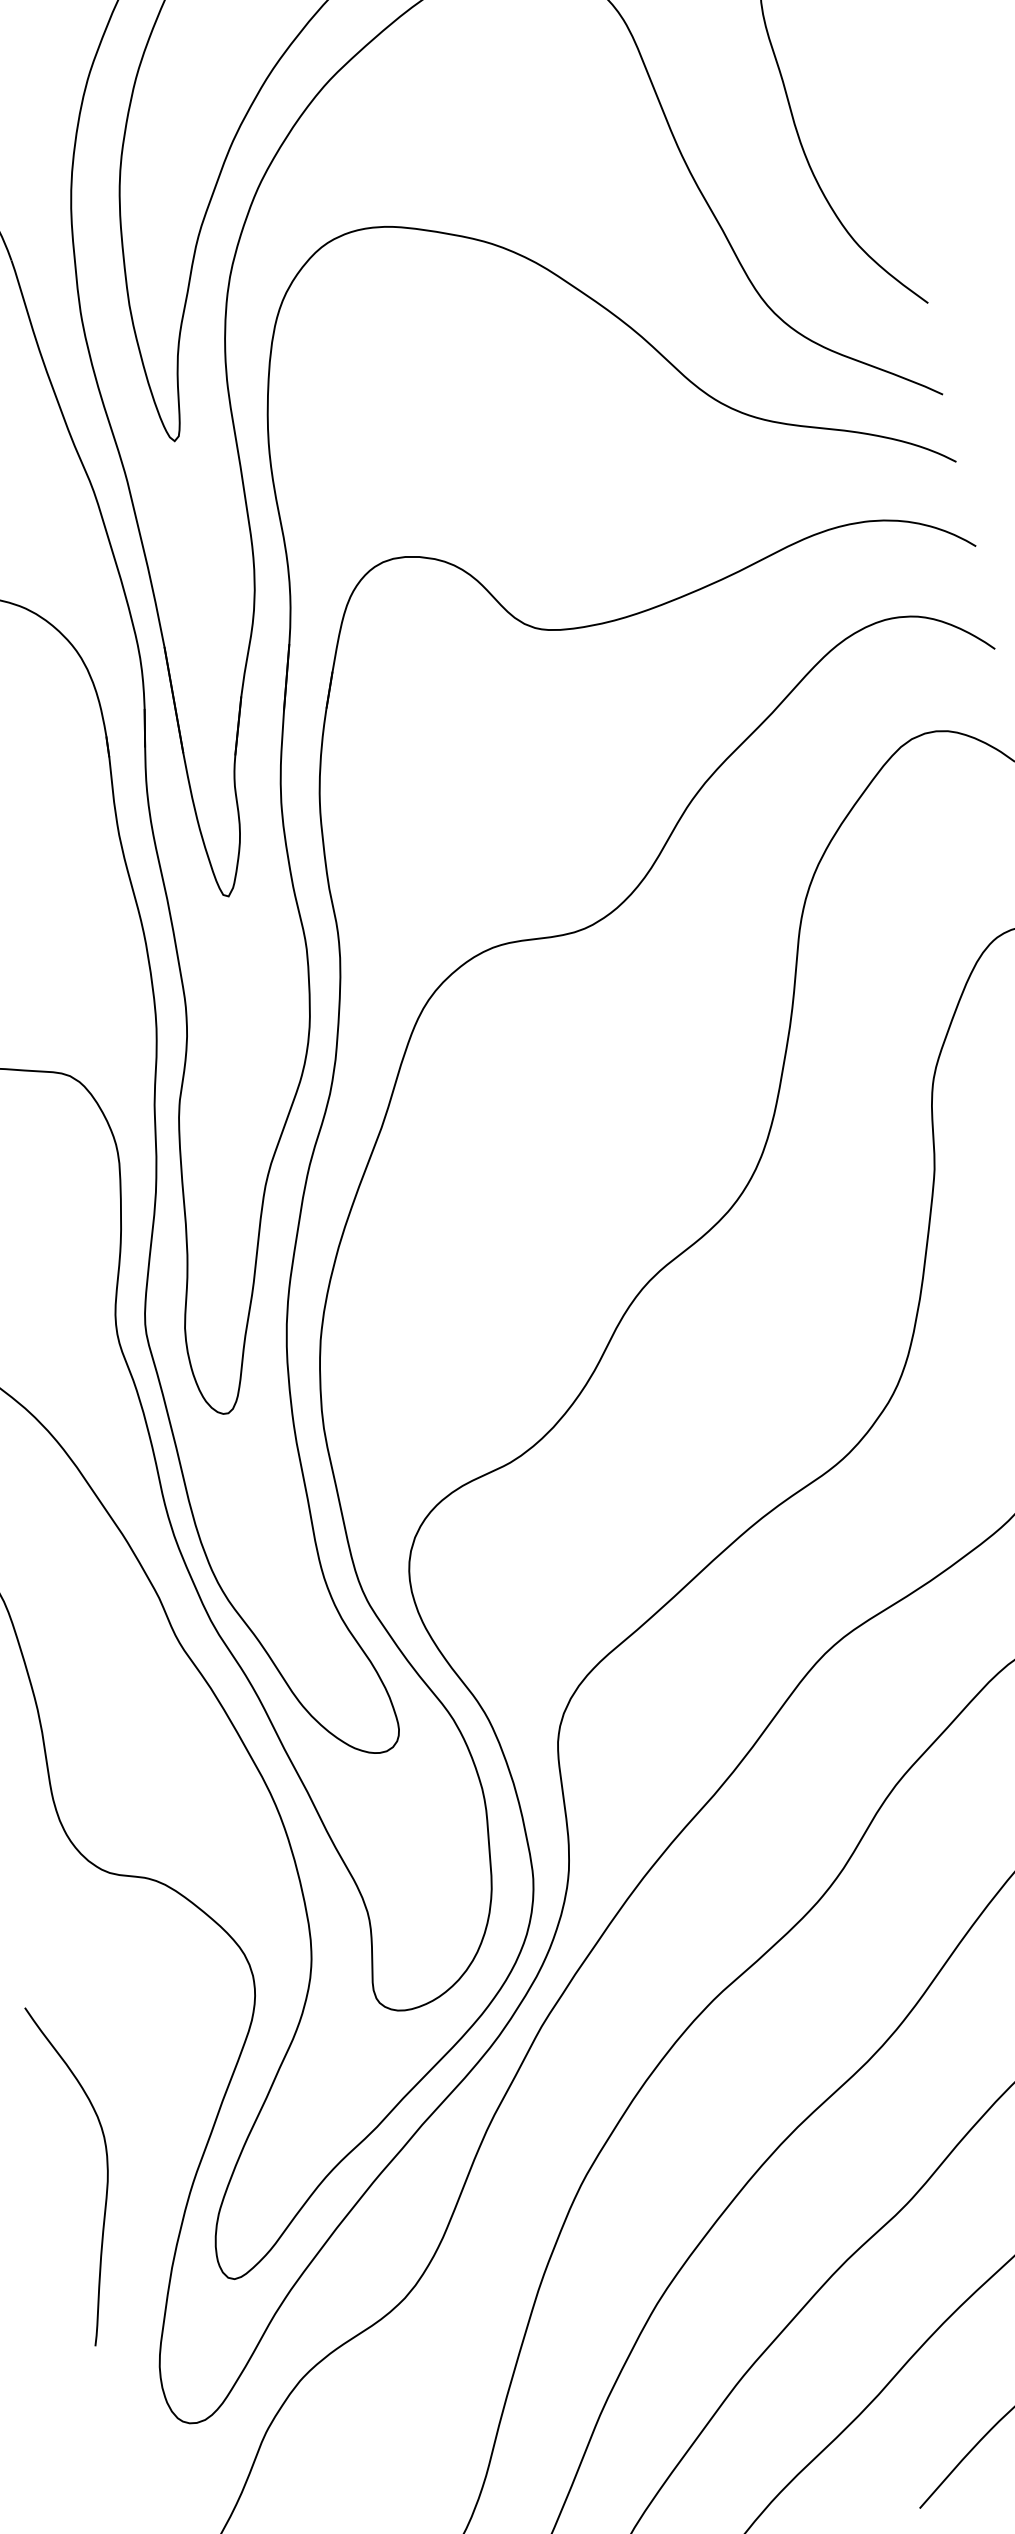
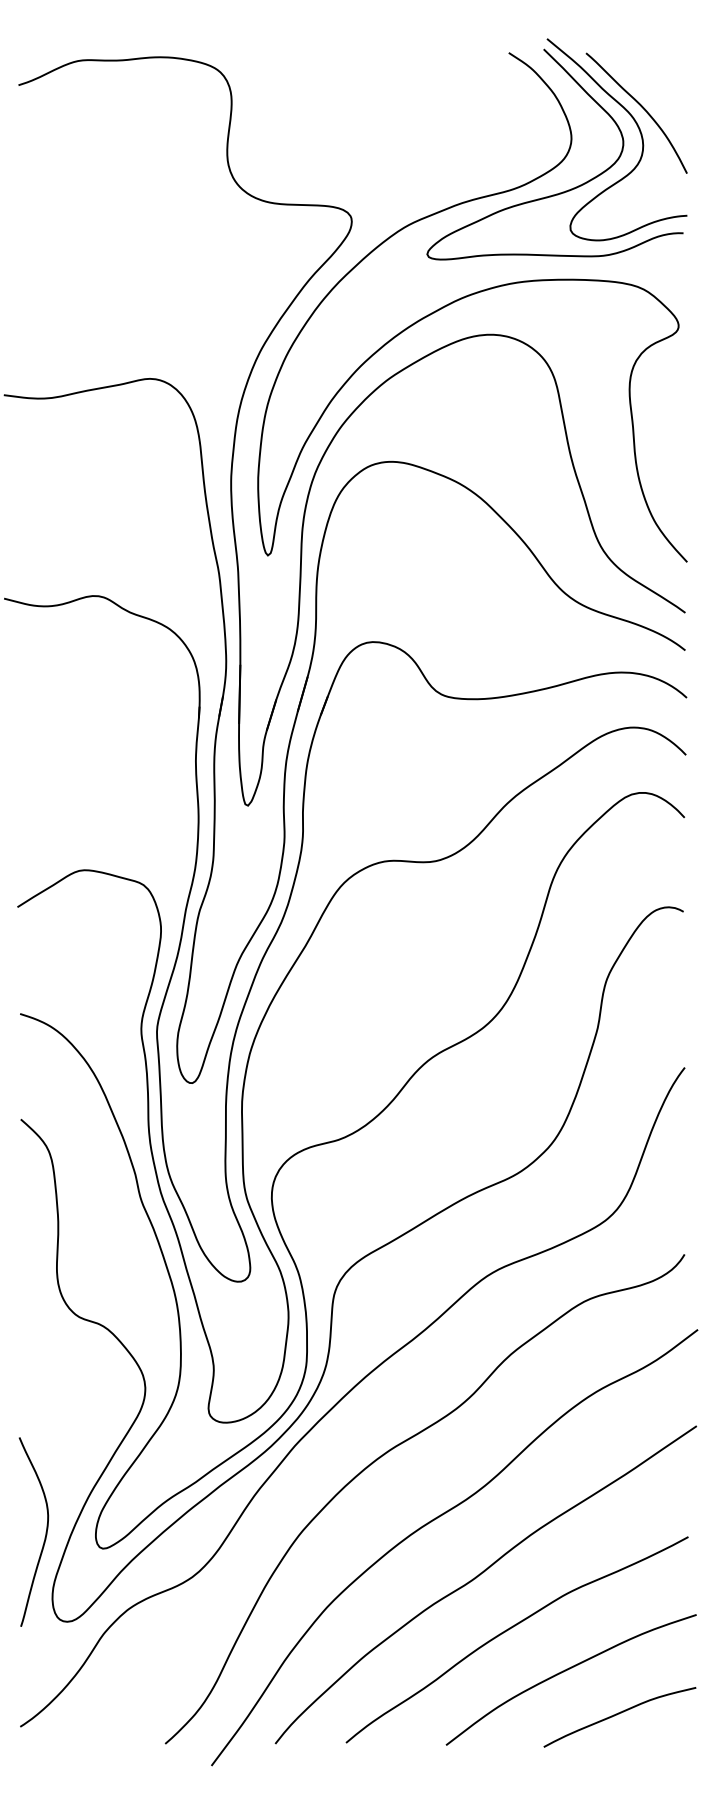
curve: (105, 2168) -> (45, 1532), moved

